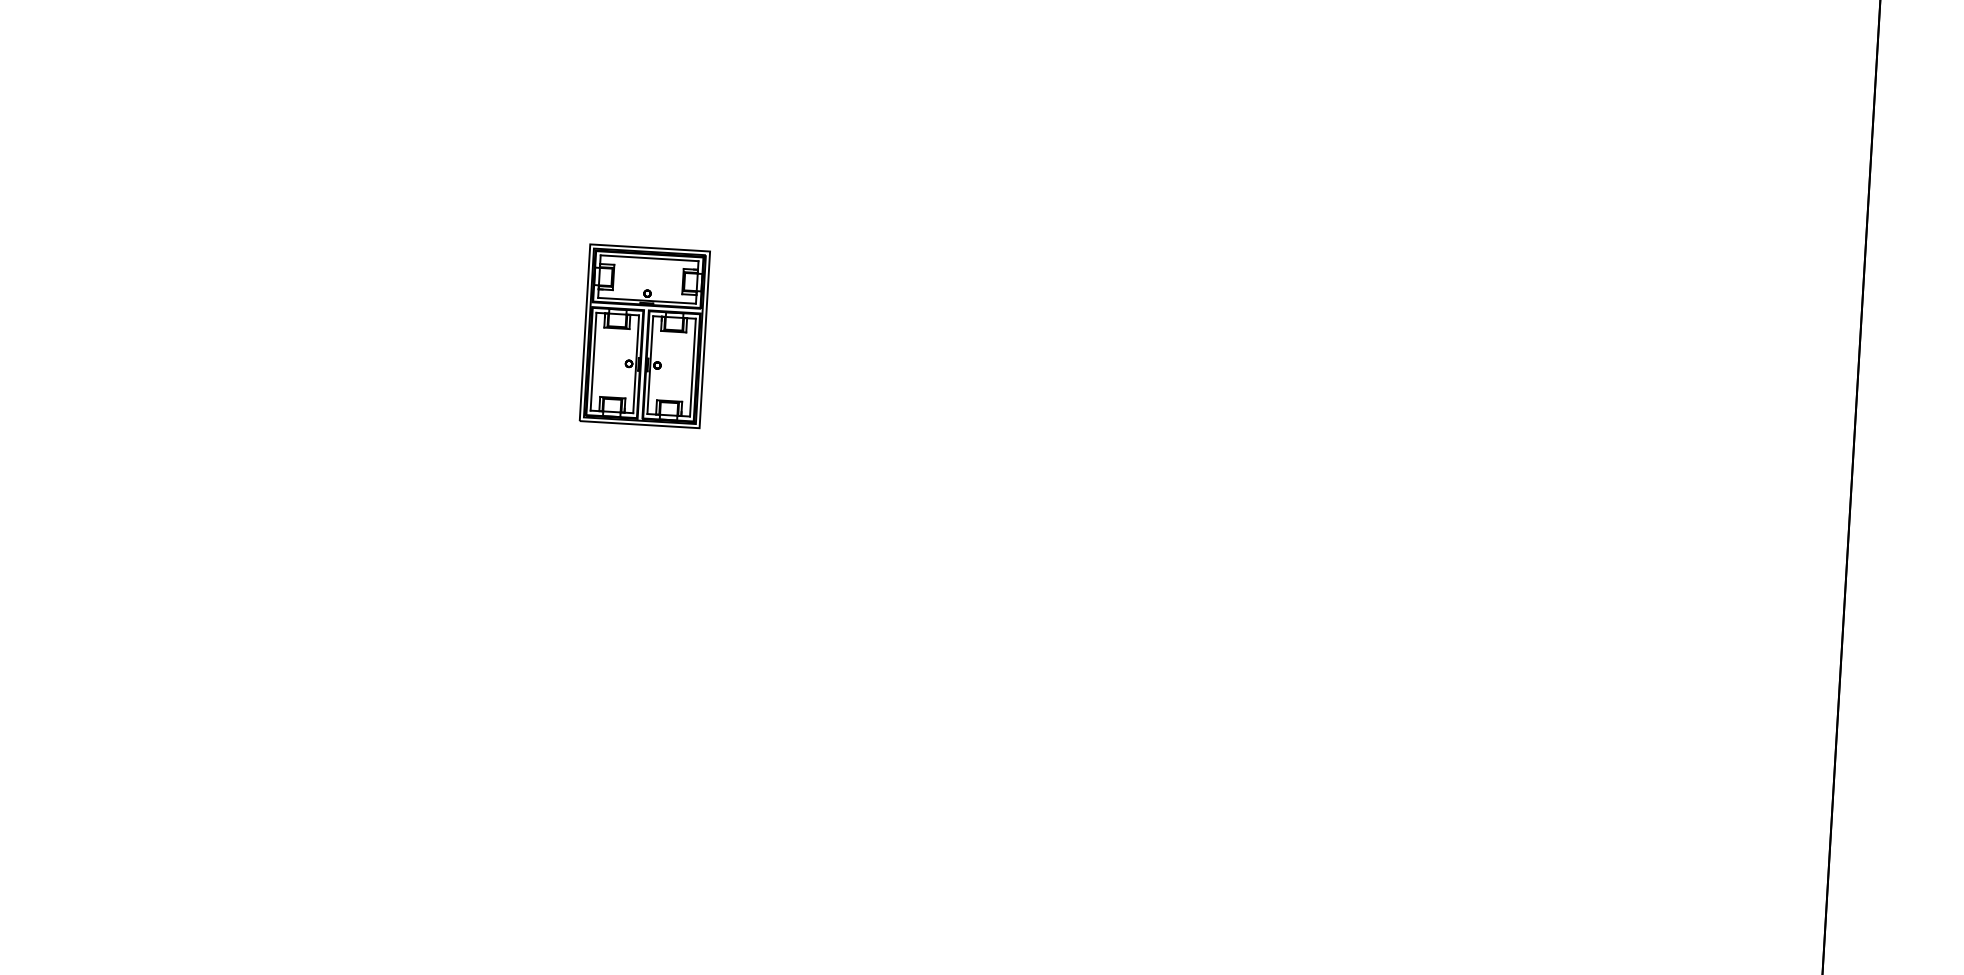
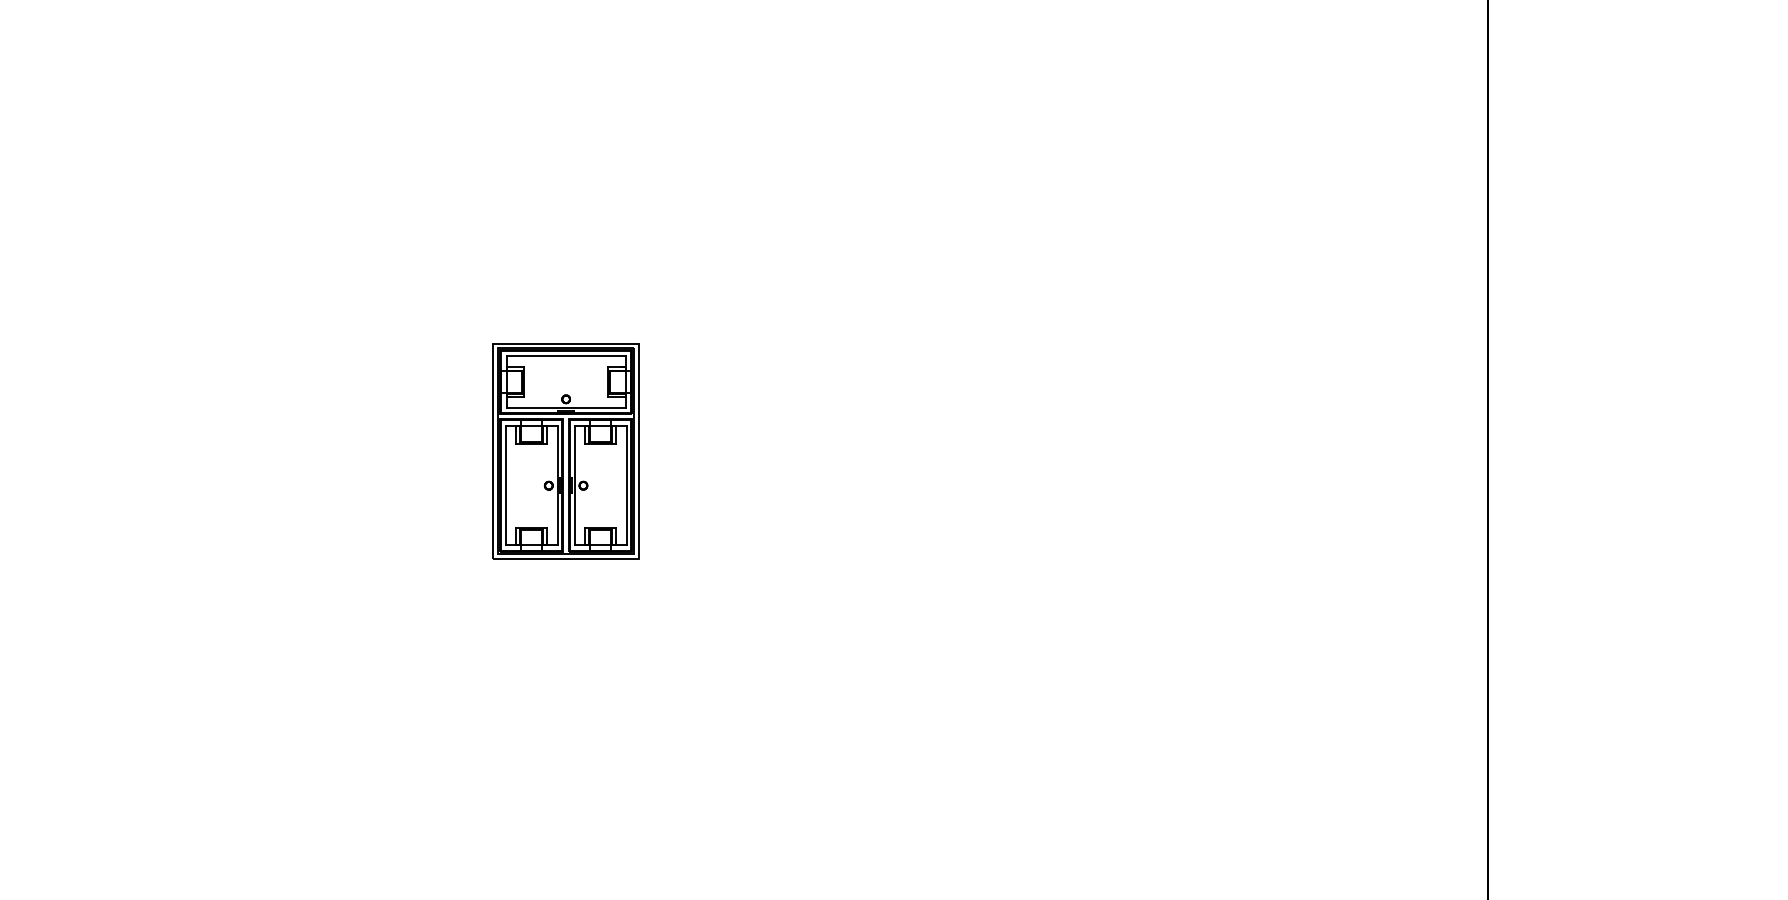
part: (644, 336) -> (565, 451), size x1.6

